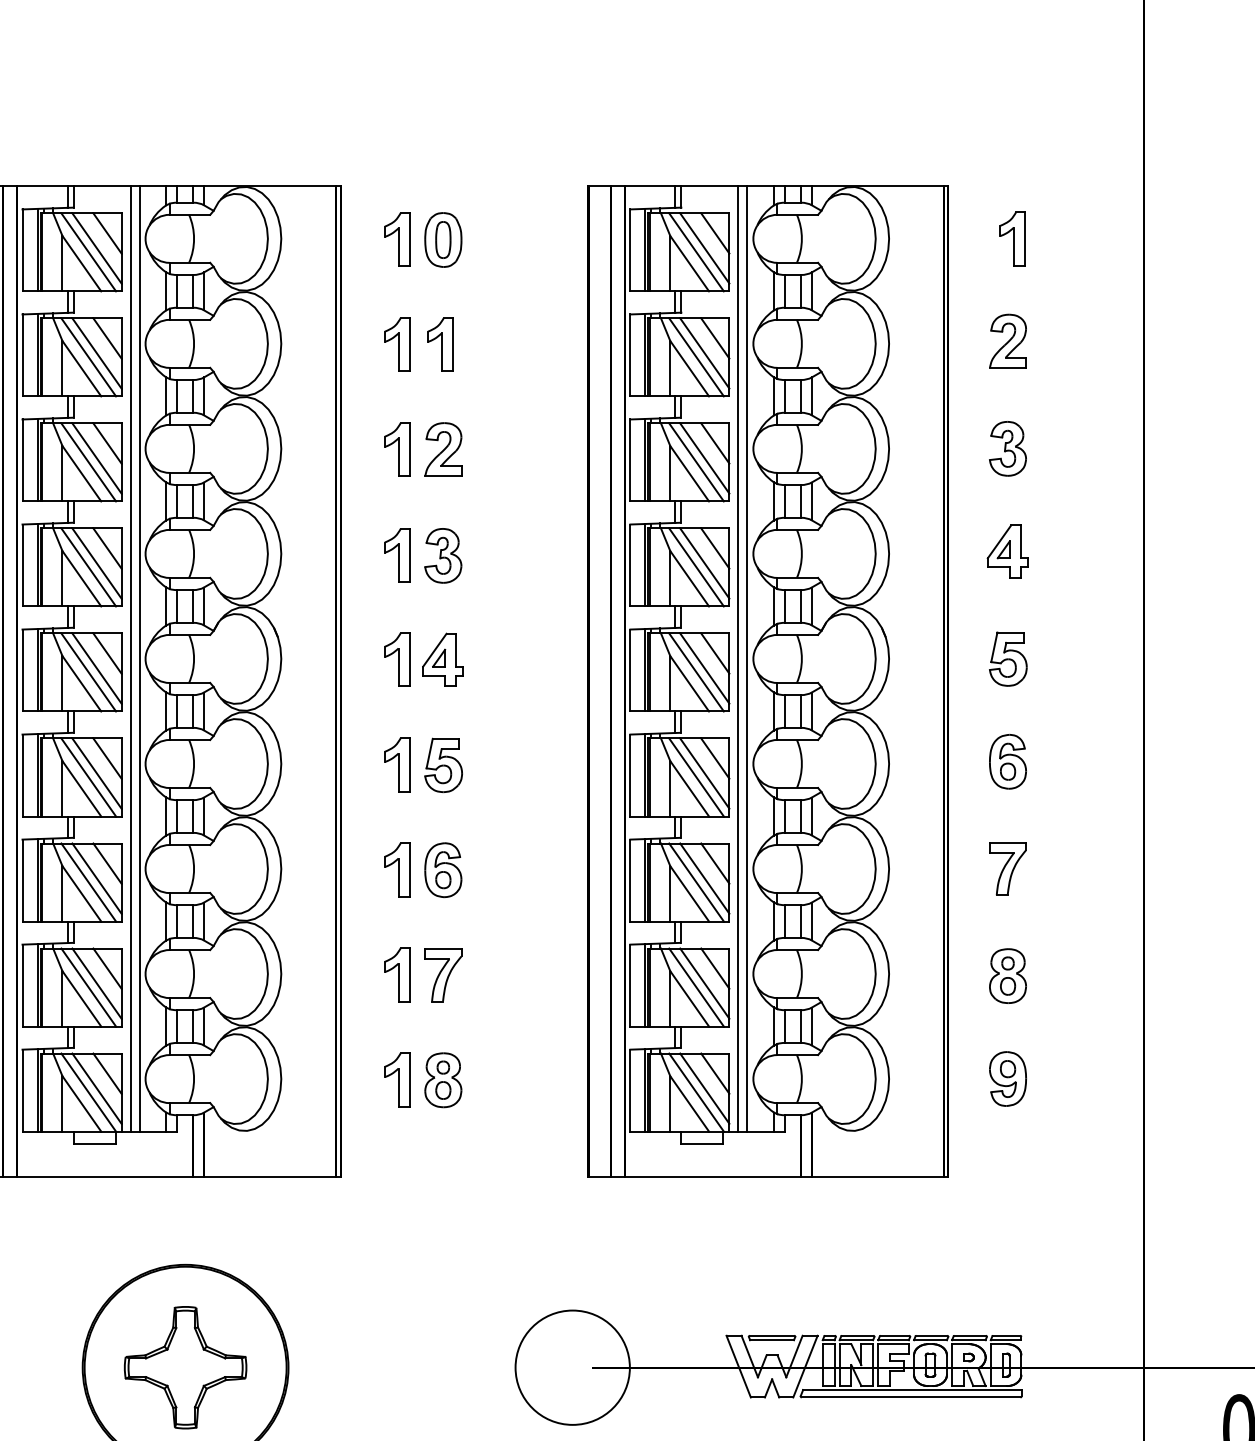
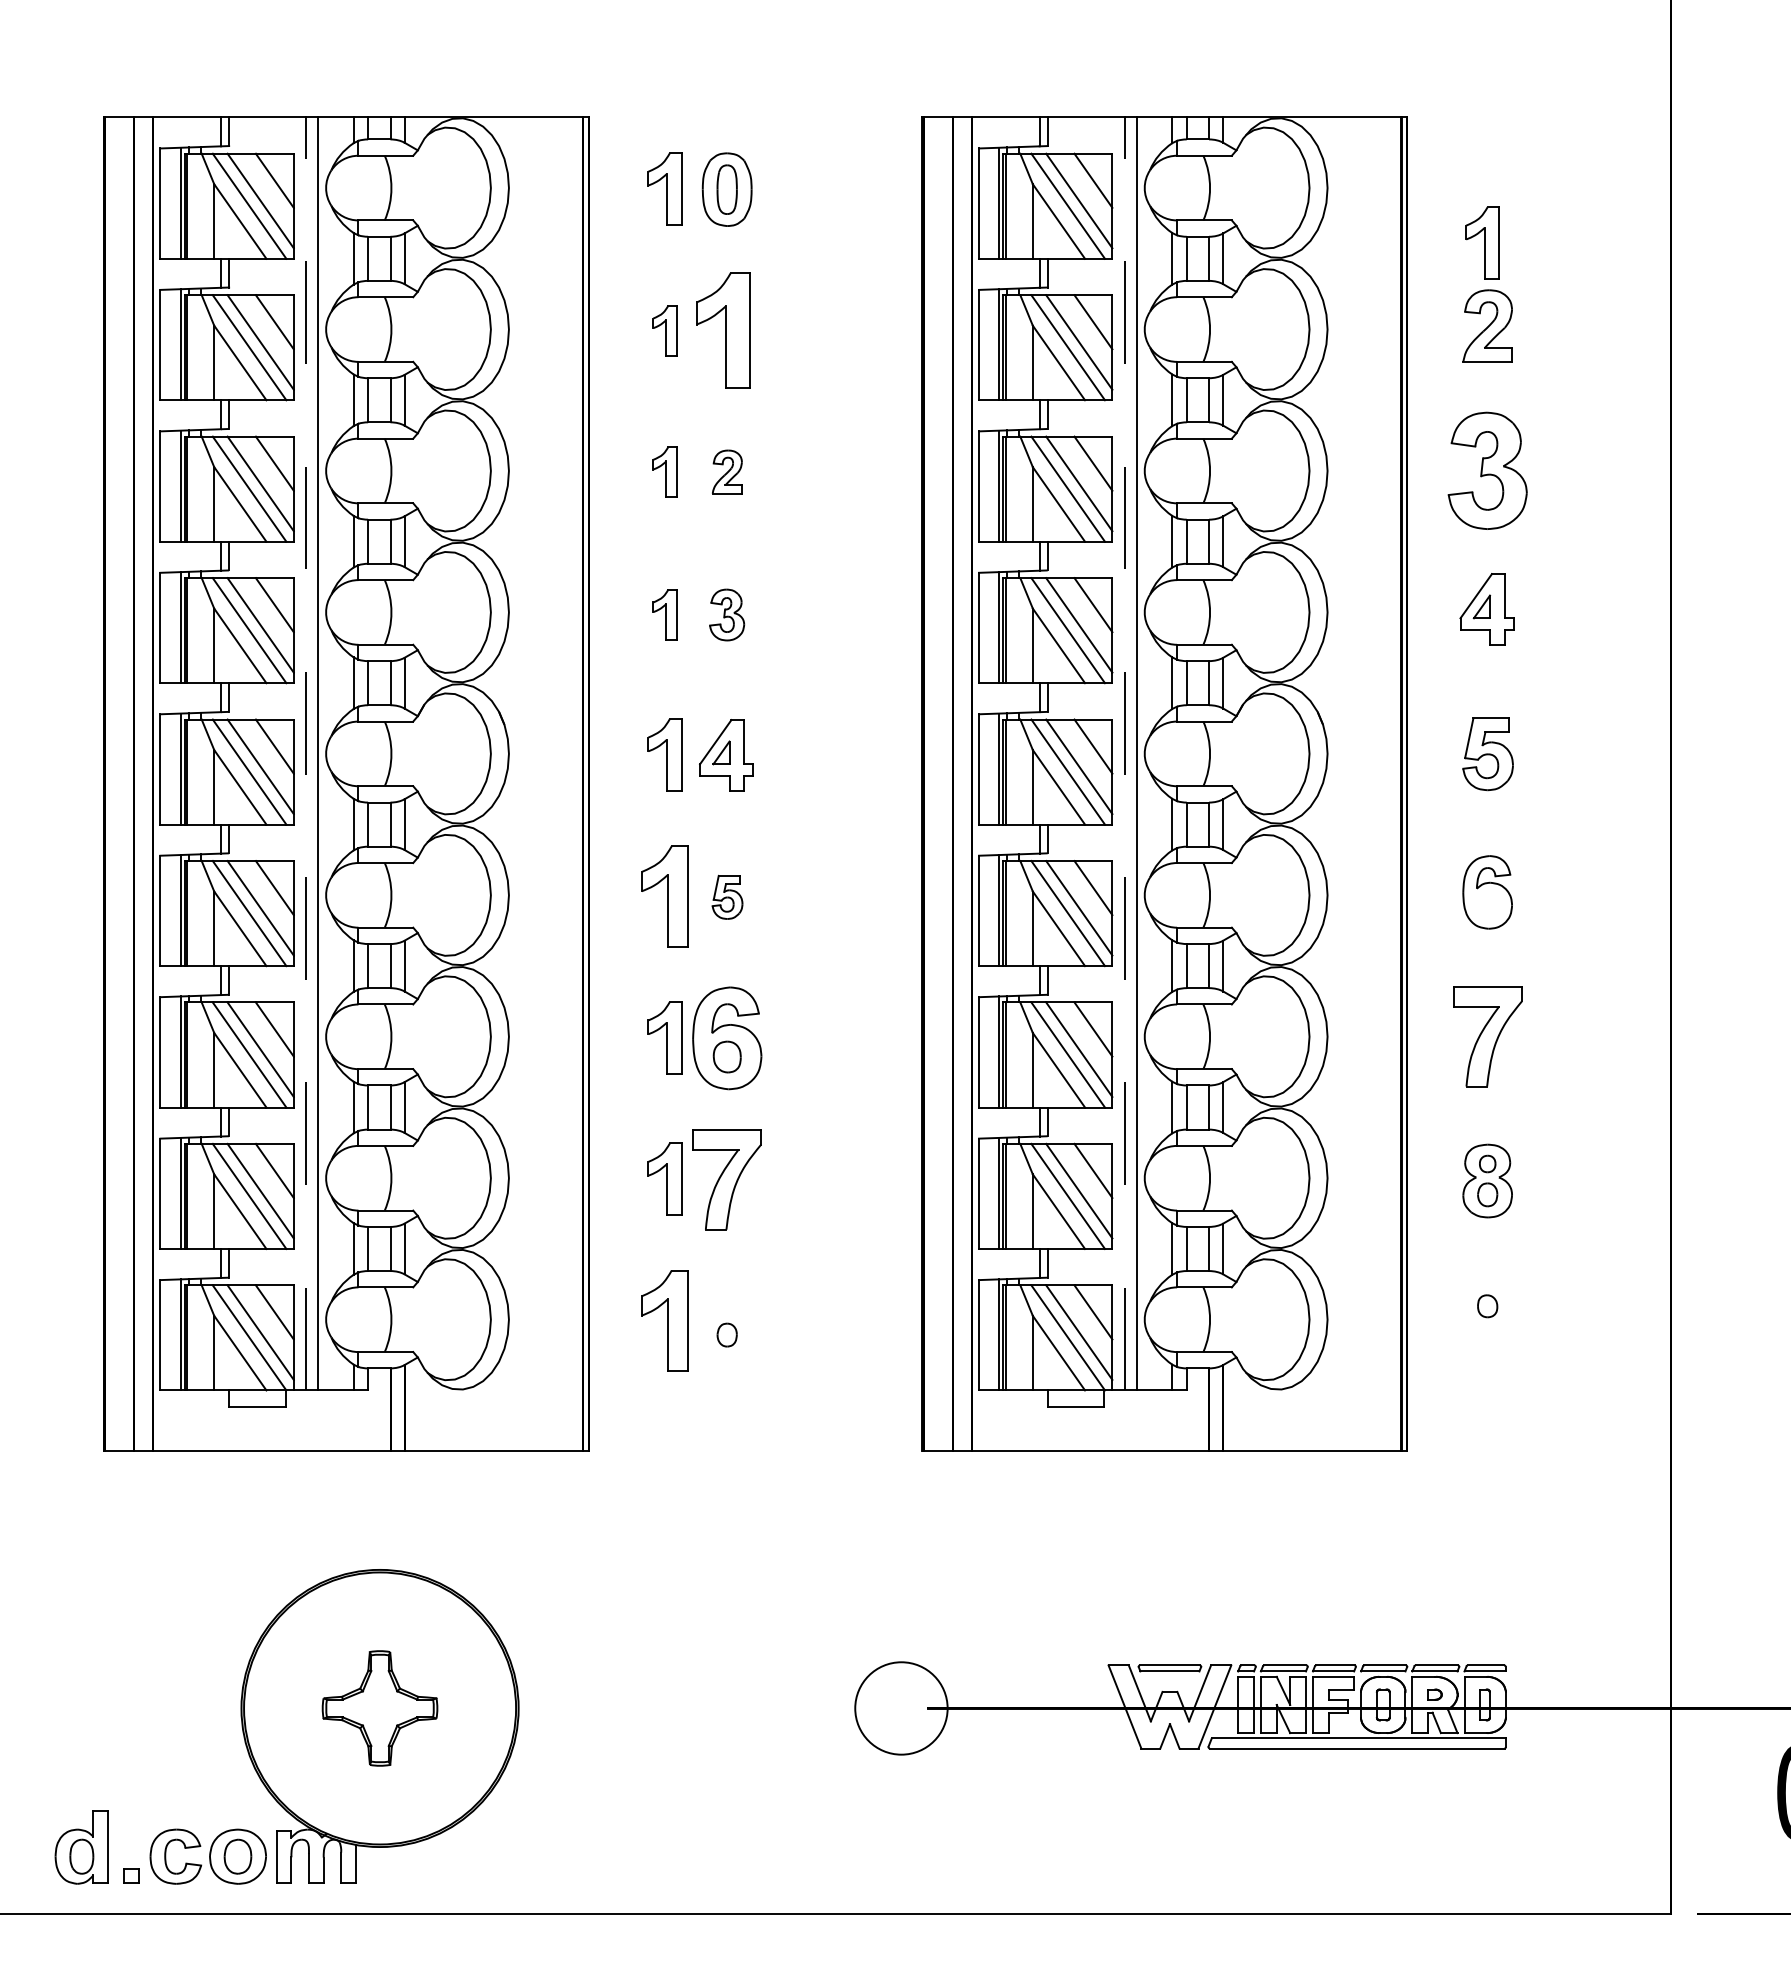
part: (1012, 238) -> (1482, 242), moved
part: (396, 344) -> (664, 330), size x0.7
part: (439, 344) -> (722, 330), size x1.6
part: (1007, 448) -> (1487, 470), size x1.6
part: (396, 449) -> (664, 471), size x0.7
part: (443, 449) -> (727, 471), size x0.6
part: (396, 555) -> (664, 614), size x0.7
part: (442, 555) -> (726, 614), size x0.7
line: (130, 658) -> (305, 753), solid -> dashed
line: (738, 658) -> (1124, 753), solid -> dashed
part: (396, 764) -> (664, 896), size x1.4
part: (443, 765) -> (727, 897), size x0.6
part: (1007, 771) -> (1487, 905), removed
part: (1007, 868) -> (1487, 1036), size x1.4
part: (442, 870) -> (726, 1038), size x1.4
part: (443, 974) -> (727, 1179), size x1.4
part: (1007, 1078) -> (1487, 1319), removed
part: (396, 1079) -> (664, 1320), size x1.4
part: (443, 1080) -> (727, 1321), removed
part: (185, 1367) -> (379, 1708), size x0.7
circle: (572, 1367) -> (901, 1708), size x0.6

